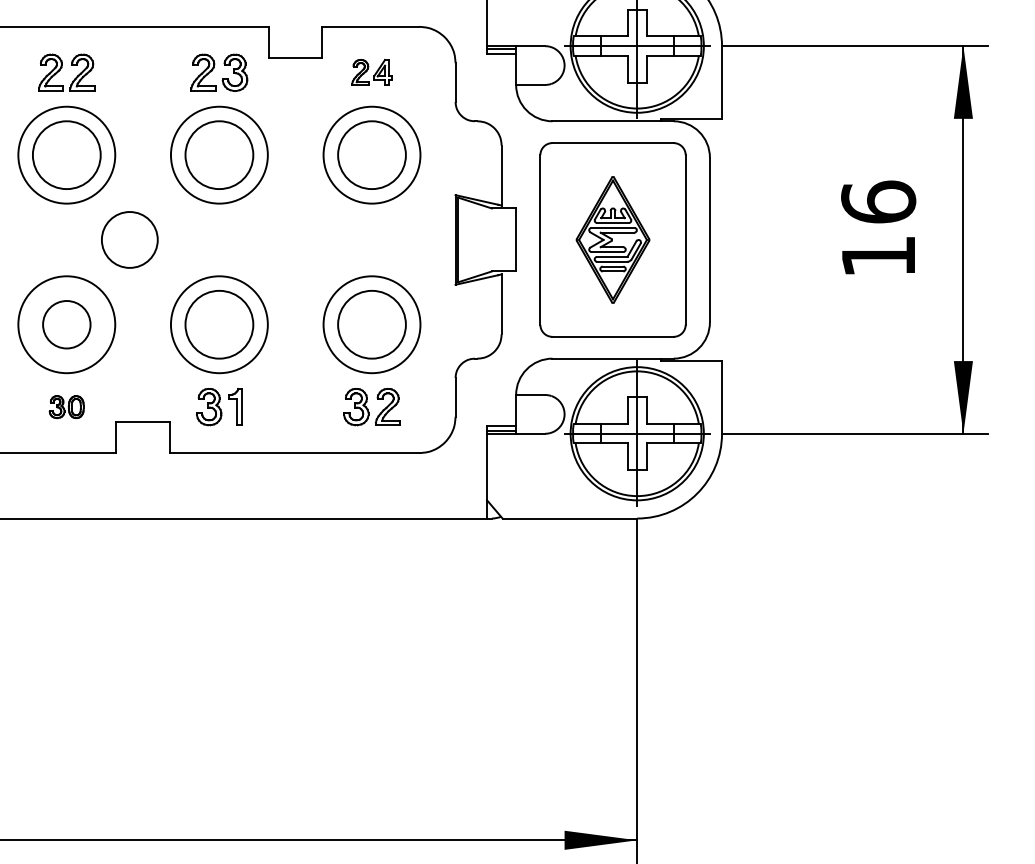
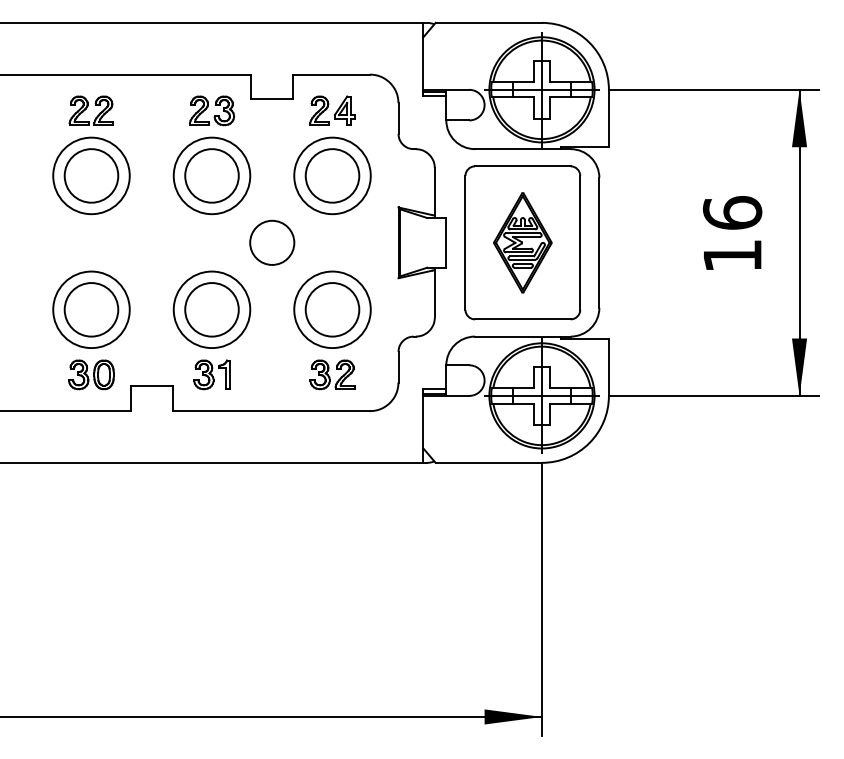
part: (371, 72) -> (332, 110), size x1.43
circle: (130, 239) -> (272, 242), moved
circle: (66, 324) -> (91, 309), size x1.43
part: (66, 406) -> (91, 374), size x1.67

